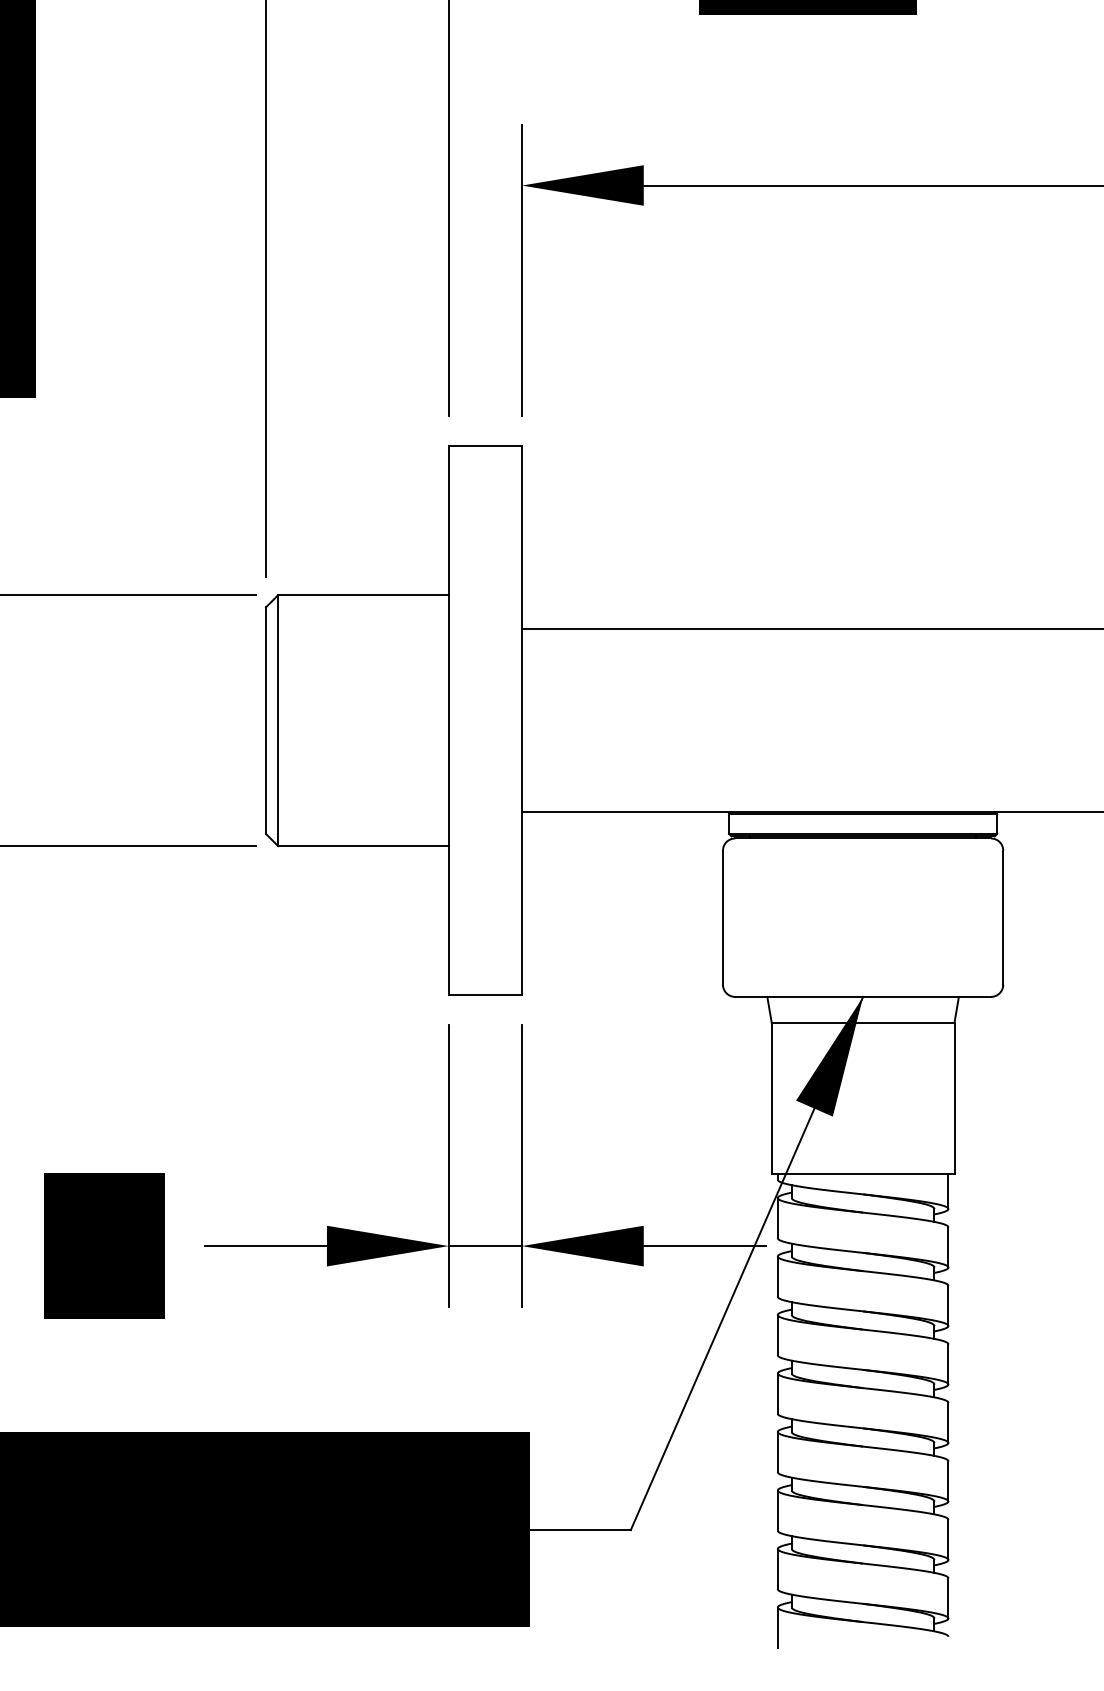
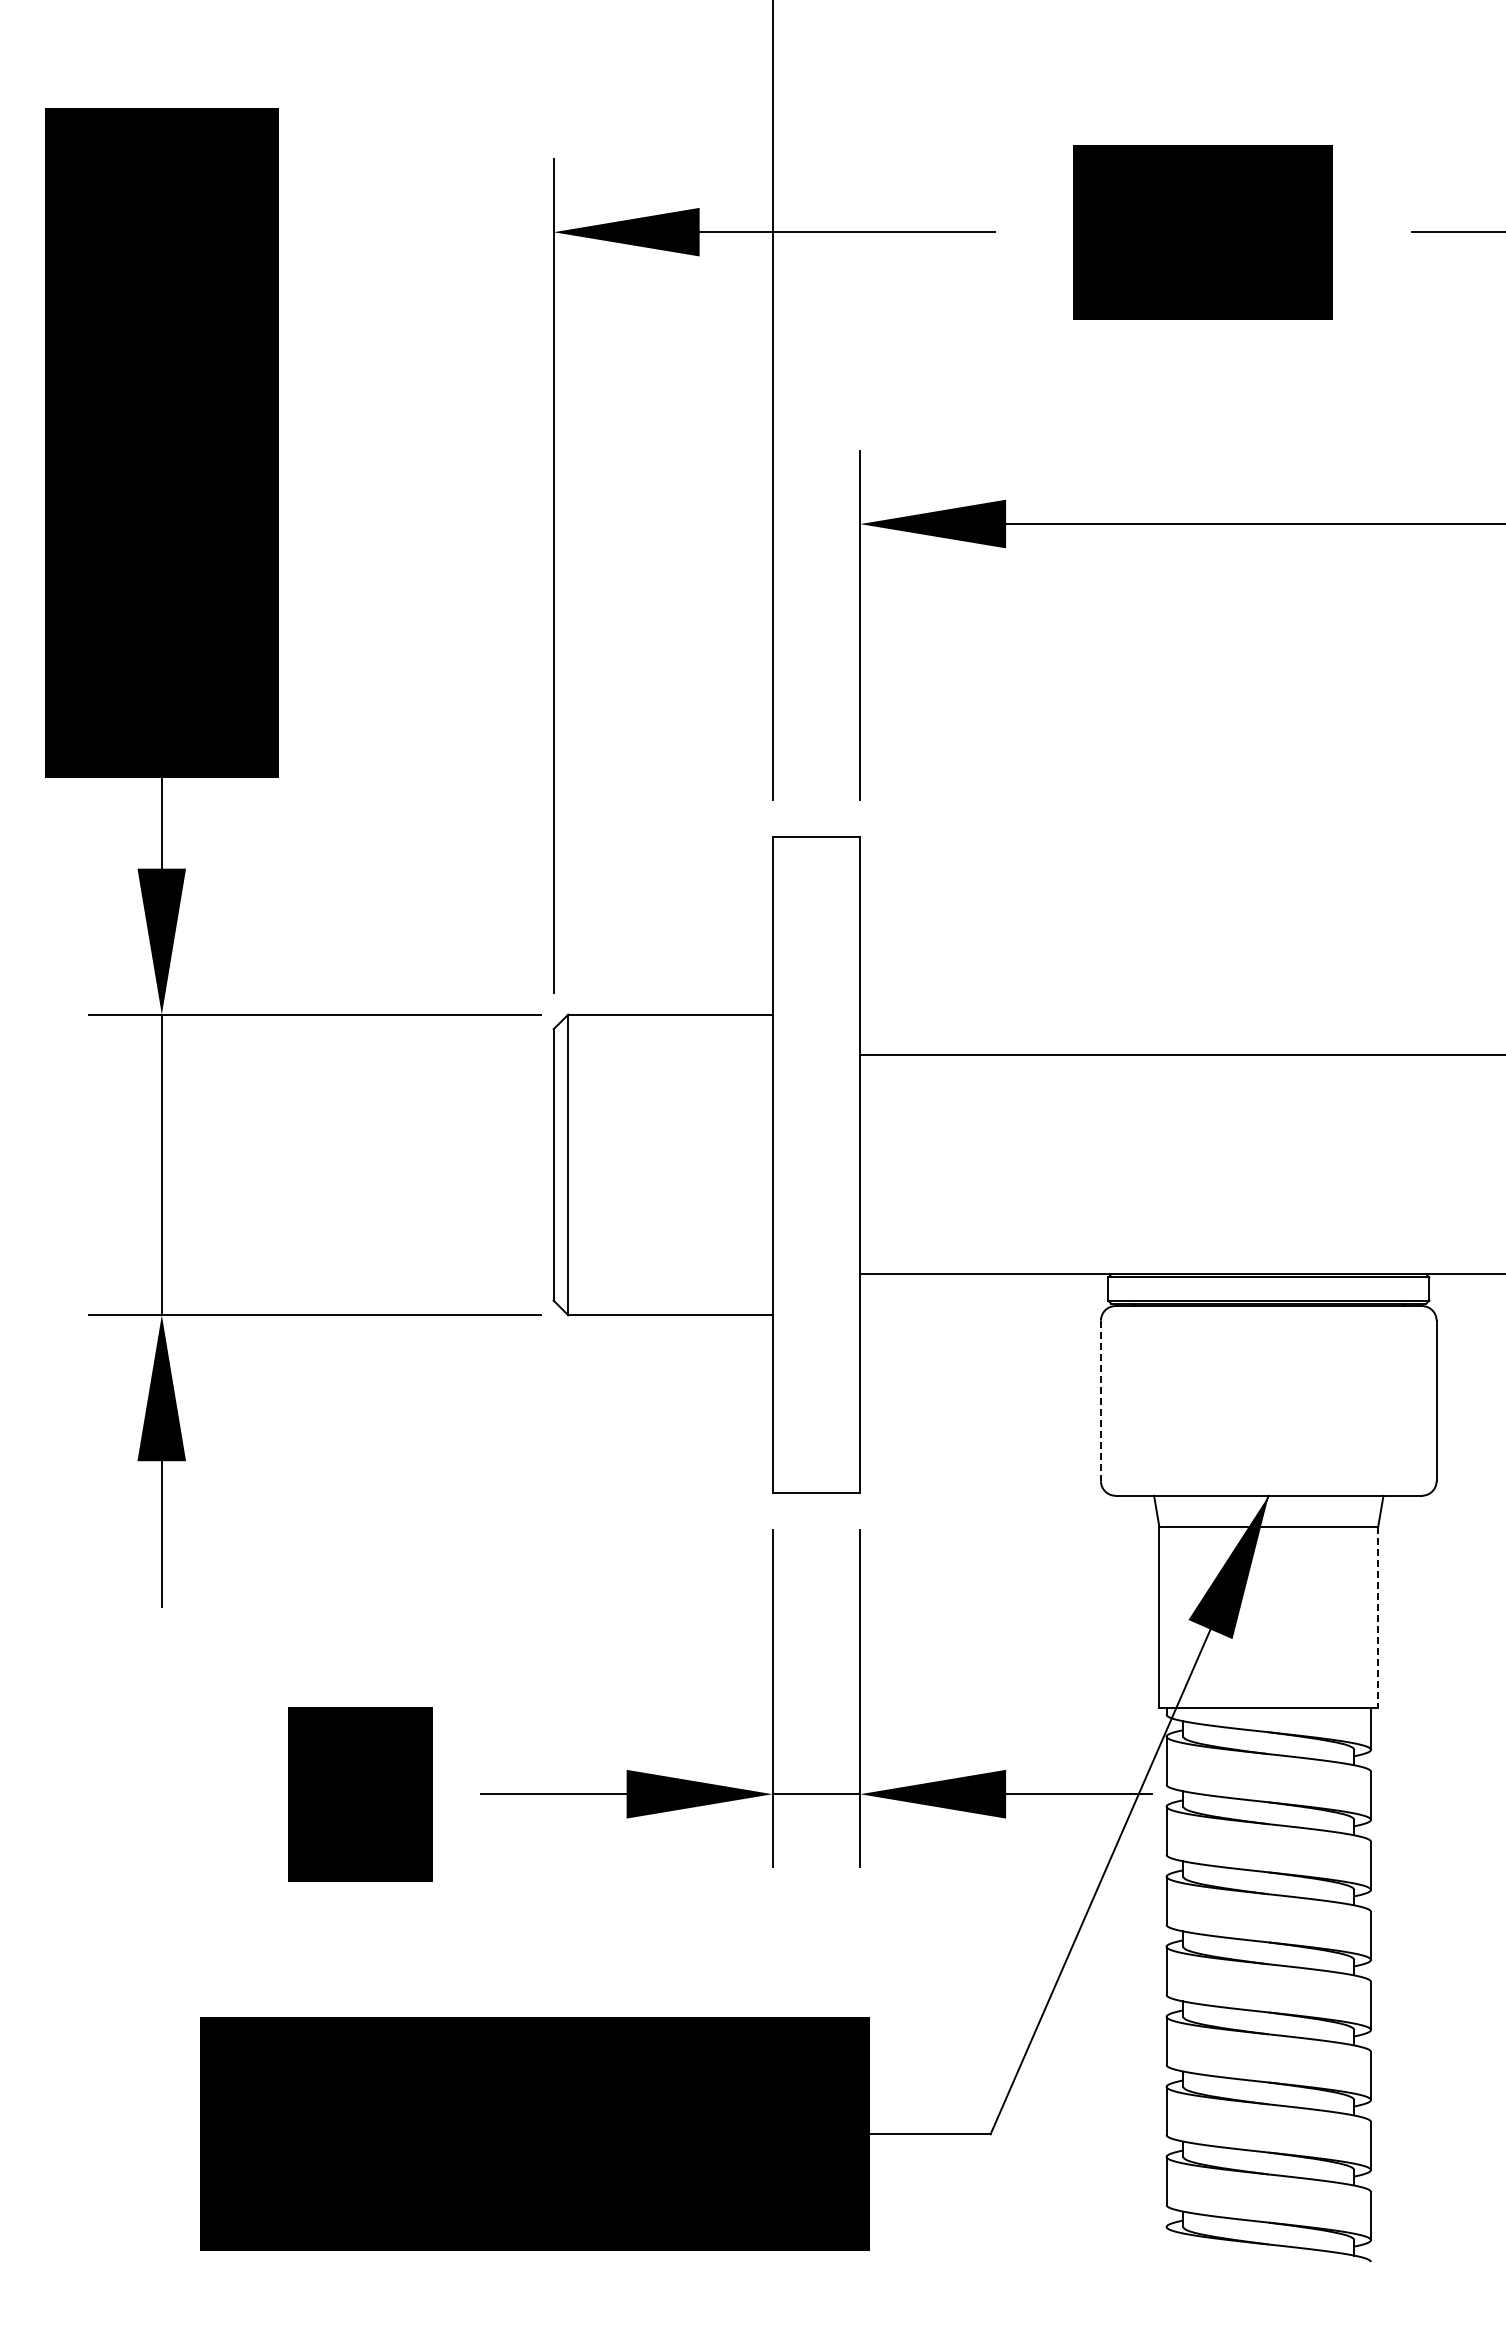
line: (722, 918) -> (1100, 1401), solid -> dashed
line: (954, 1098) -> (1378, 1617), solid -> dashed
line: (777, 1627) -> (1166, 2251), removed

